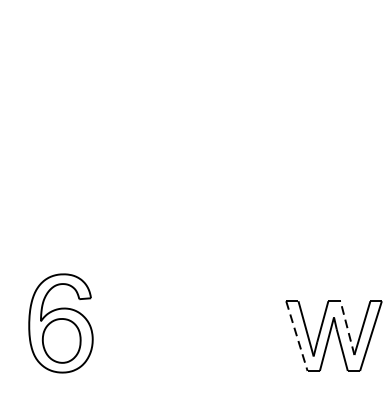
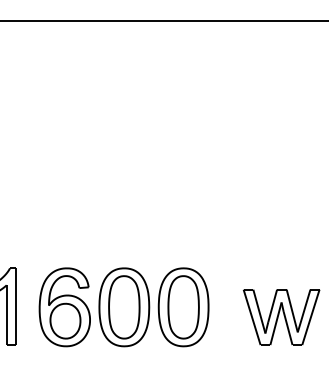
part: (172, 323) -> (153, 307), added
line: (347, 328) -> (292, 311), dashed -> solid
line: (297, 336) -> (252, 317), dashed -> solid

